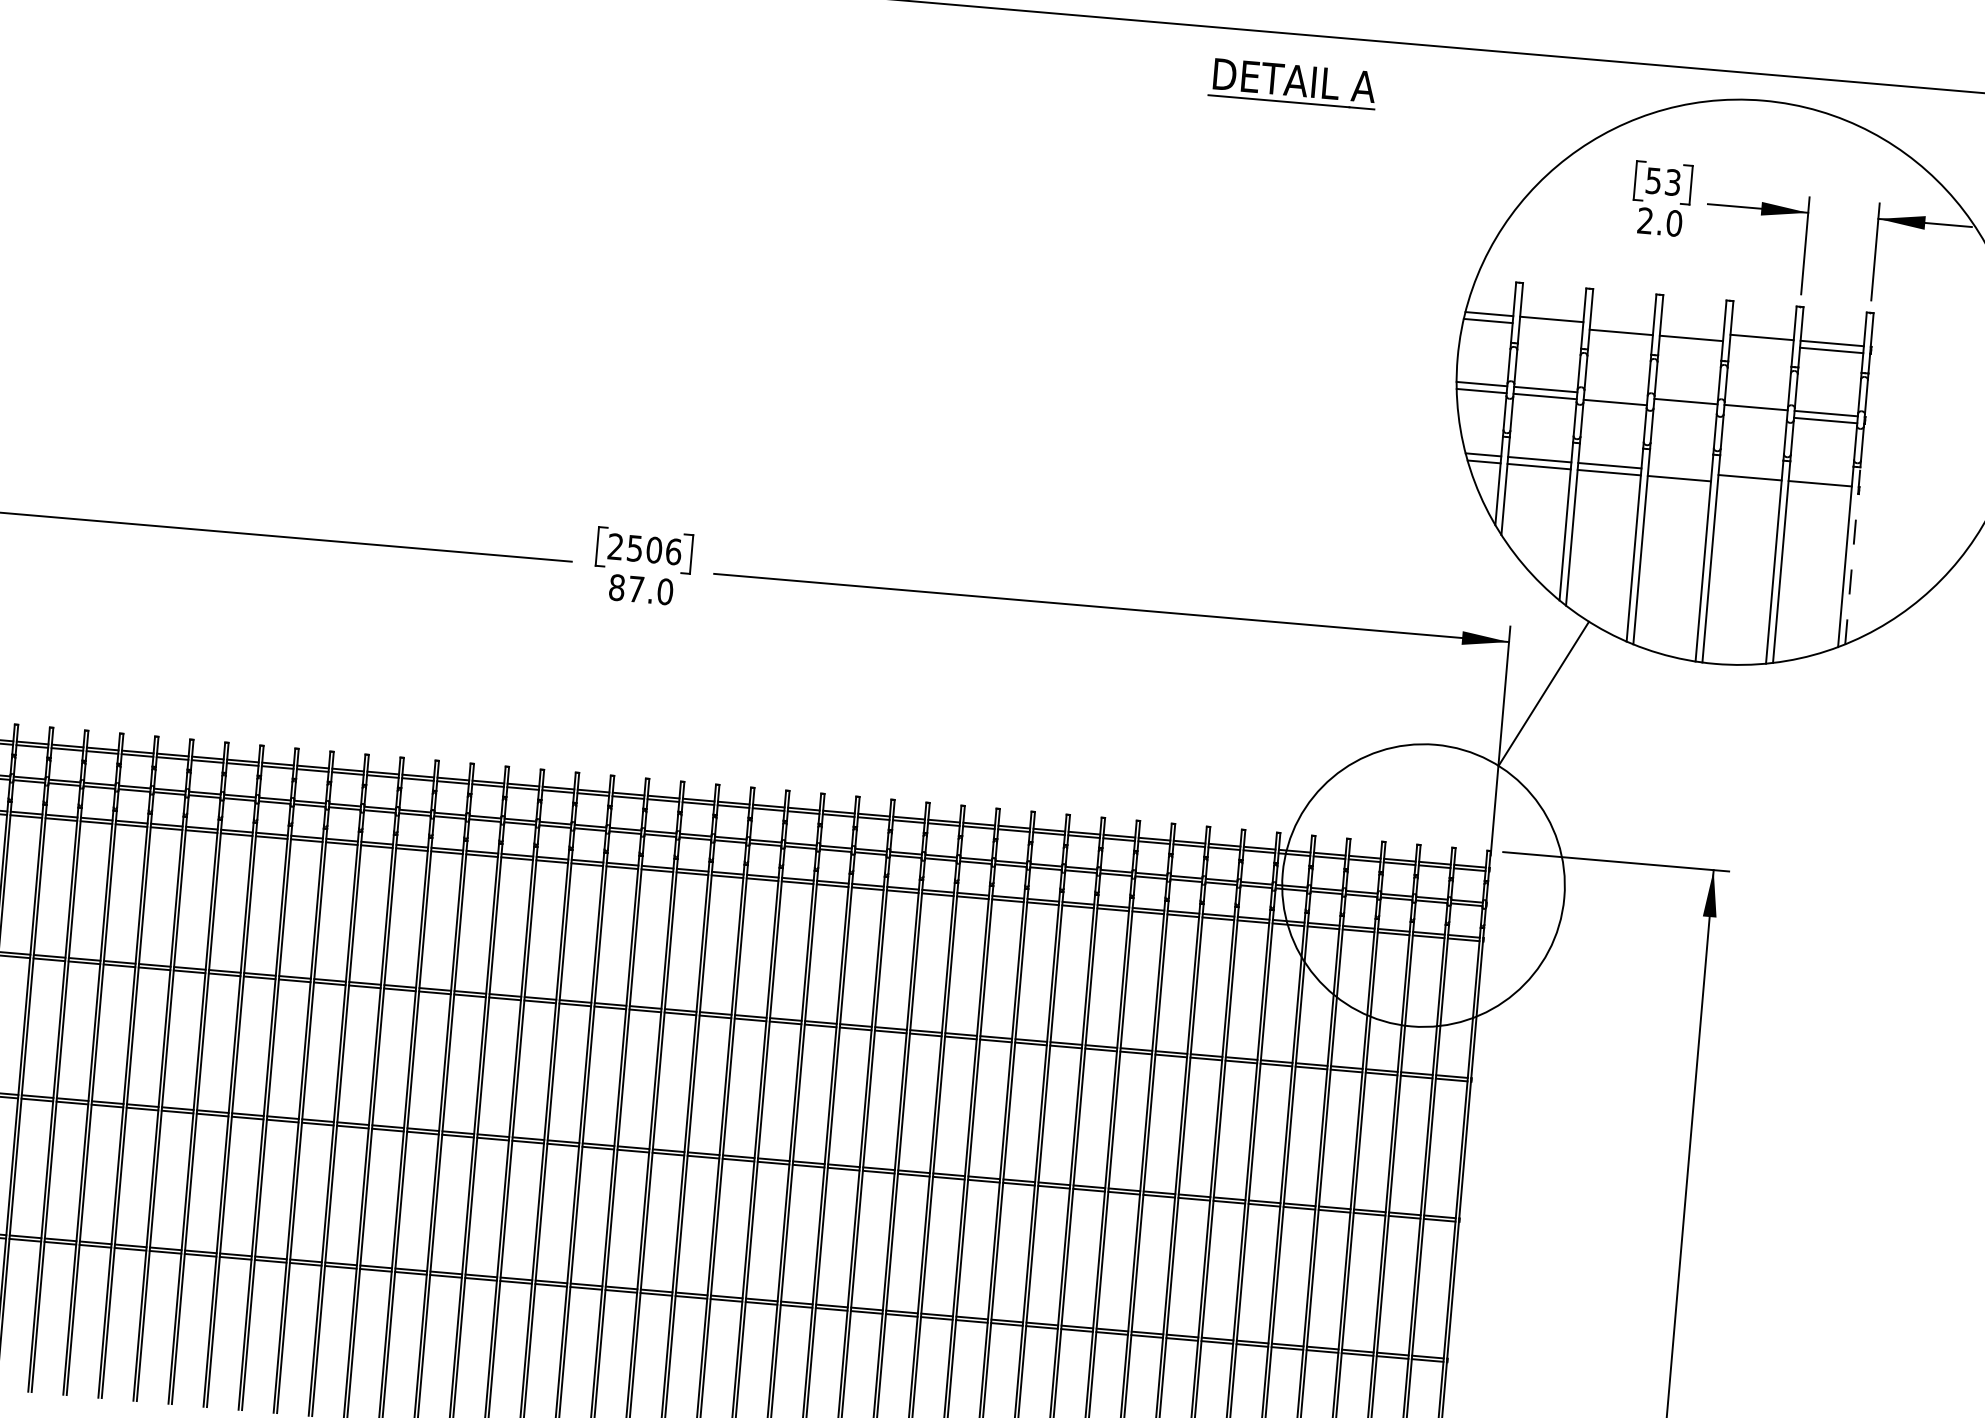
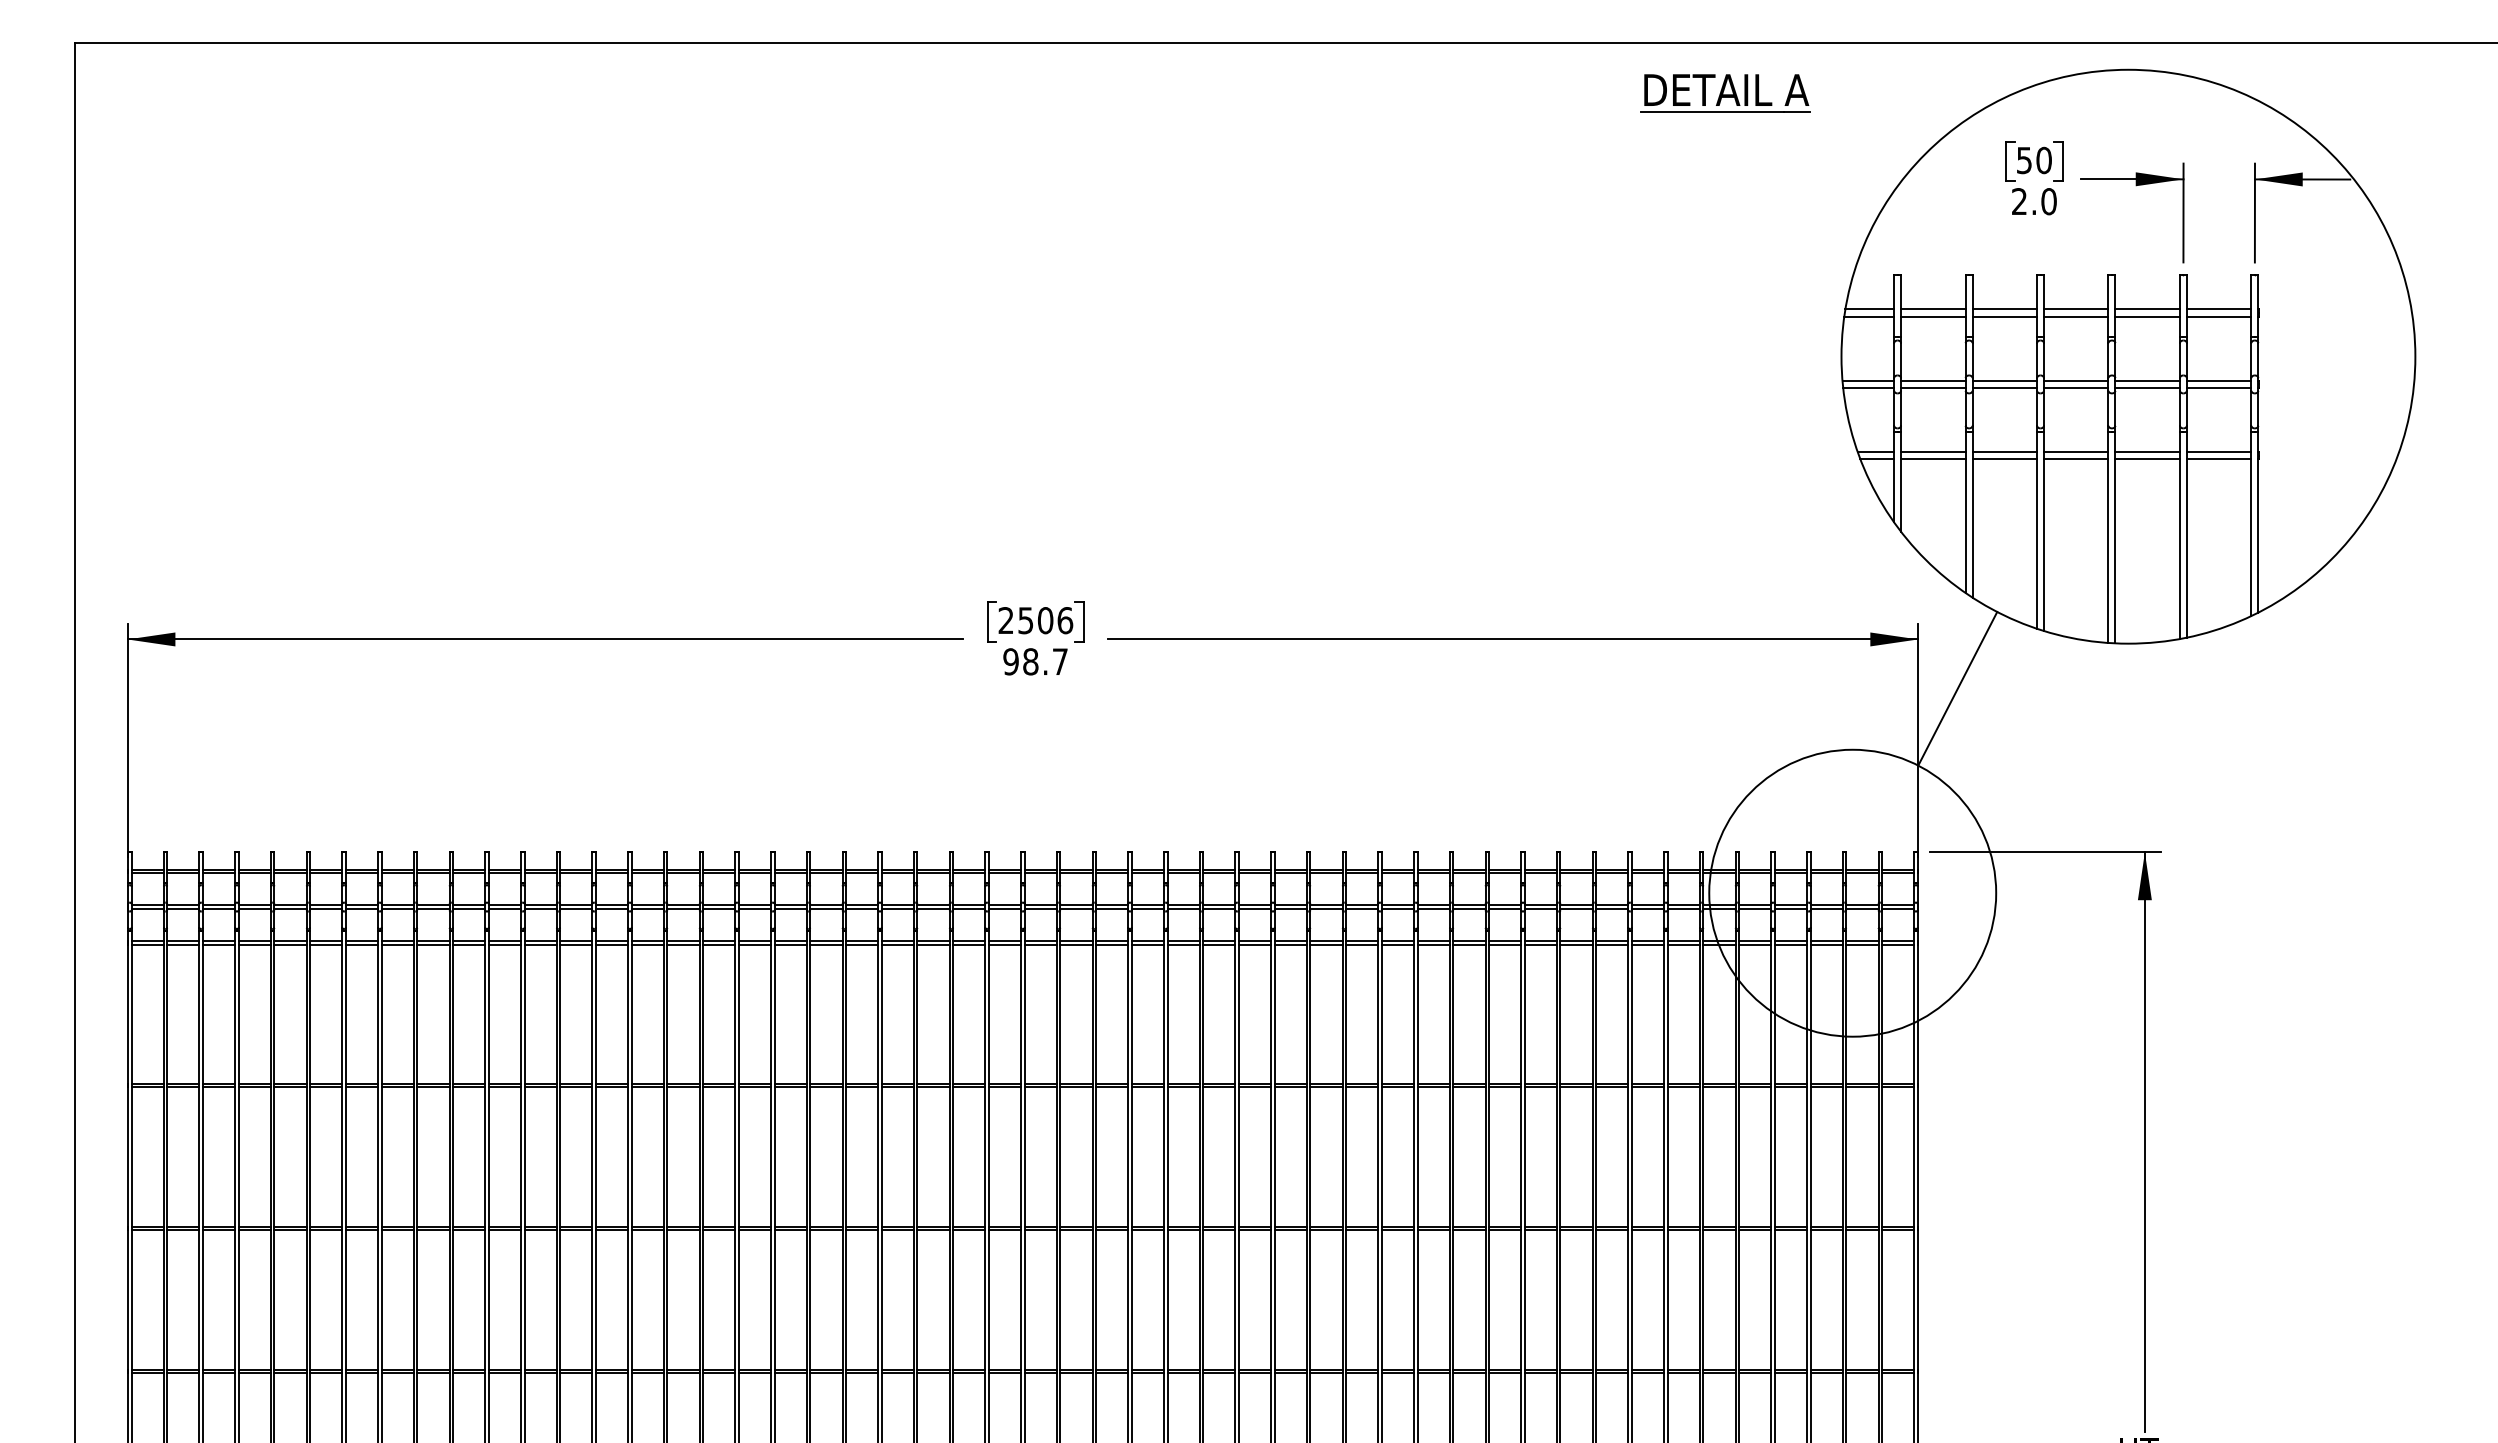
part: (1293, 83) -> (1725, 93), moved
text: (1672, 182) -> (2043, 160), 53 -> 50
line: (1621, 325) -> (2004, 309), added
line: (1551, 326) -> (1933, 316), added
line: (1692, 331) -> (2076, 309), added
line: (1761, 344) -> (2147, 316), added
line: (1615, 395) -> (2004, 380), added
line: (1685, 408) -> (2076, 387), added
line: (1755, 414) -> (2147, 387), added
line: (1680, 471) -> (2076, 452), added
line: (1749, 484) -> (2147, 459), added
line: (1819, 490) -> (2218, 459), added
line: (1853, 554) -> (2258, 521), dashed -> solid
text: (641, 589) -> (1035, 661), 87.0 -> 98.7

